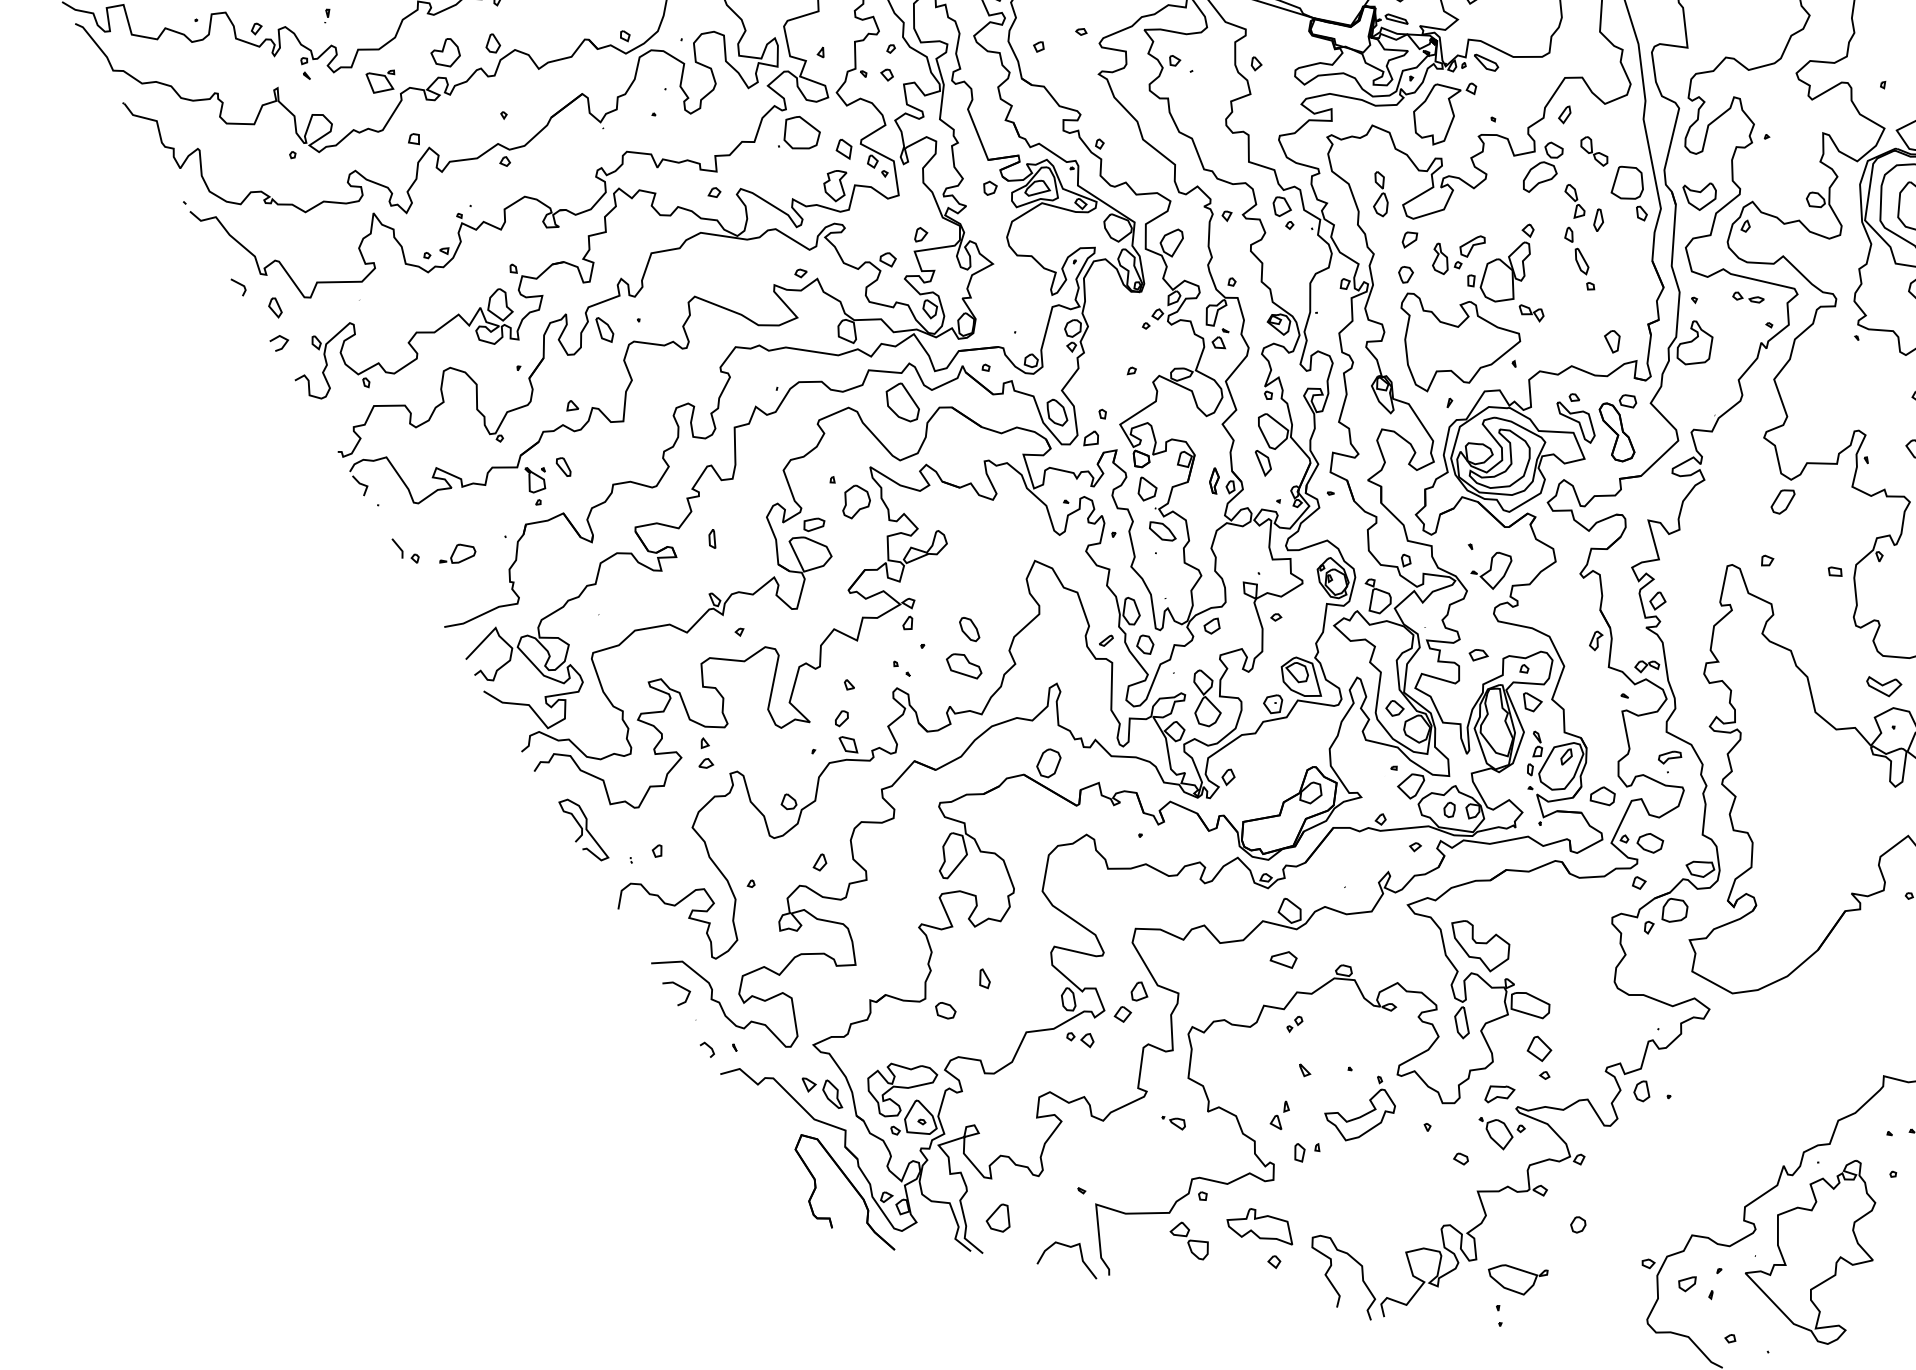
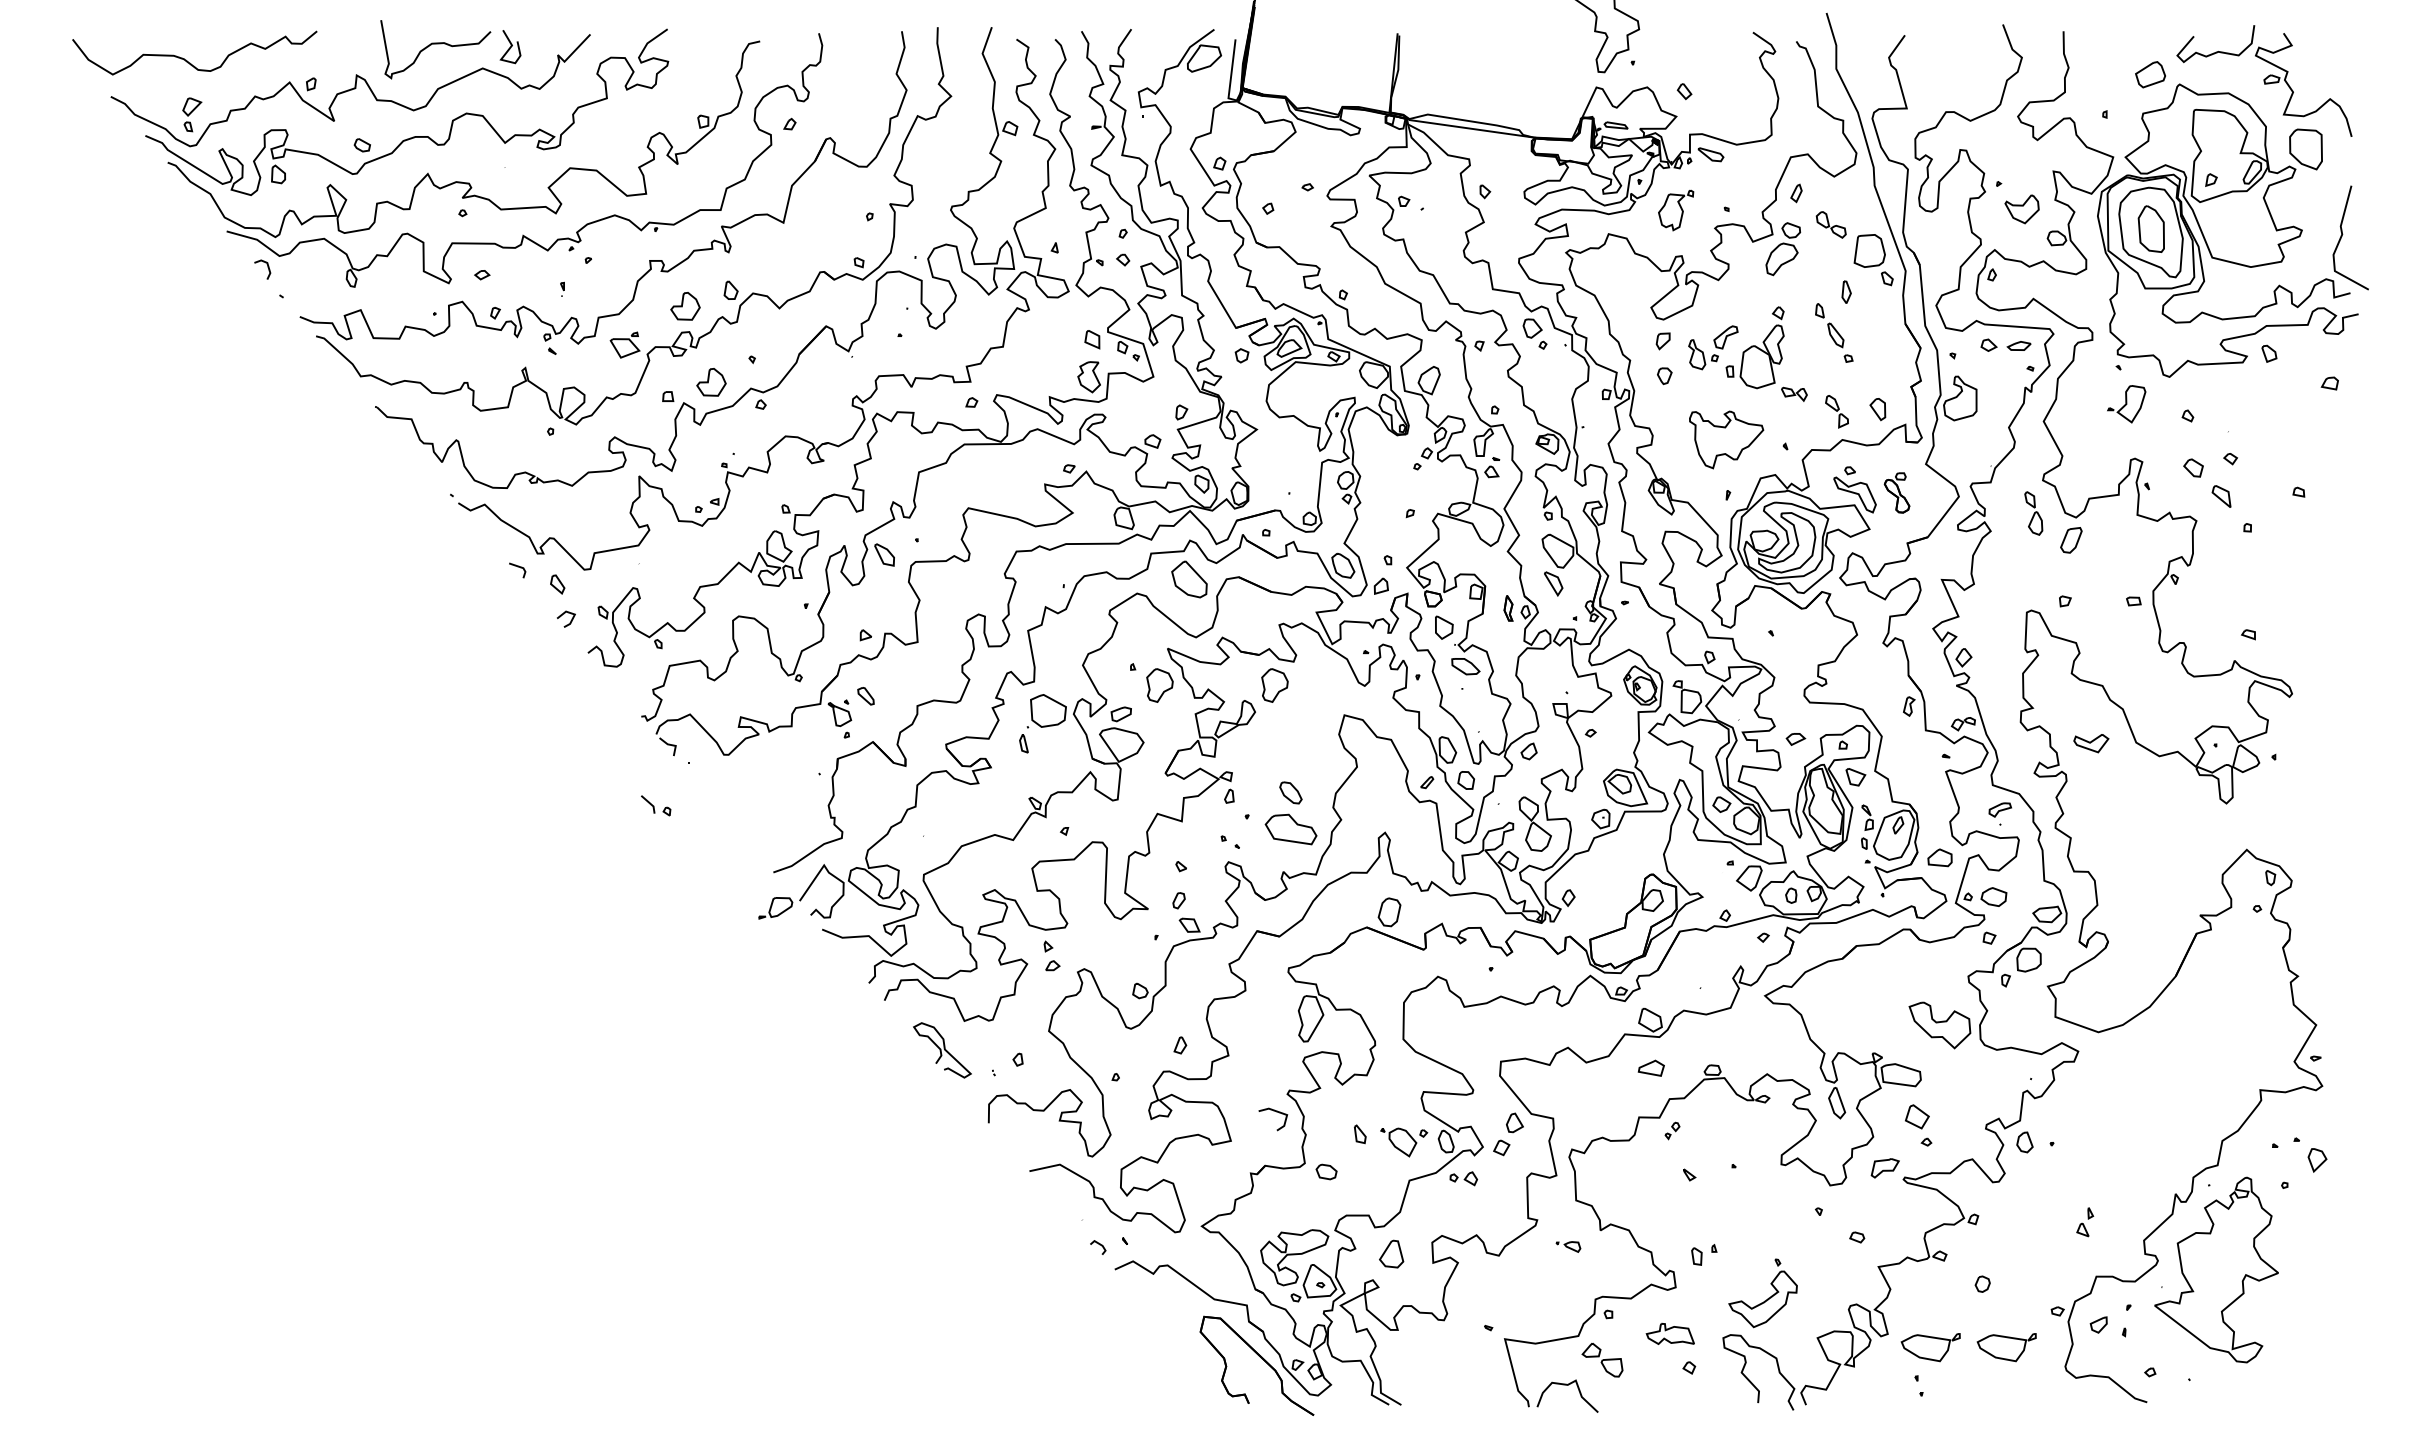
part: (1442, 112) -> (1675, 210), size x0.6
part: (459, 131) -> (711, 382), added
part: (799, 133) -> (1046, 711), moved
part: (1380, 194) -> (2033, 513), moved
part: (1698, 195) -> (2021, 209), moved
part: (1574, 201) -> (1836, 411), moved
part: (1748, 297) -> (2005, 344), size x1.6
part: (1456, 347) -> (1726, 439), size x0.6
part: (1617, 426) -> (1896, 492), size x0.6
part: (970, 520) -> (1274, 685), added
part: (405, 550) -> (656, 805), moved
part: (457, 555) -> (775, 908), moved
part: (1490, 570) -> (2126, 404), moved
part: (964, 665) -> (1291, 829), size x1.4
part: (1883, 686) -> (2091, 743), moved
part: (1478, 946) -> (1939, 1025), moved
line: (679, 987) -> (1276, 1112), moved
part: (821, 1092) -> (1217, 1271), removed
part: (1363, 1114) -> (1767, 1298), moved
part: (1280, 1115) -> (2085, 1222), moved
part: (1500, 1134) -> (1404, 1142), moved
part: (999, 1216) -> (1391, 1253), moved
part: (1261, 1224) -> (1670, 1333), size x0.7
curve: (1070, 1247) -> (1567, 1385), moved
part: (1591, 1291) -> (2006, 1347), added

